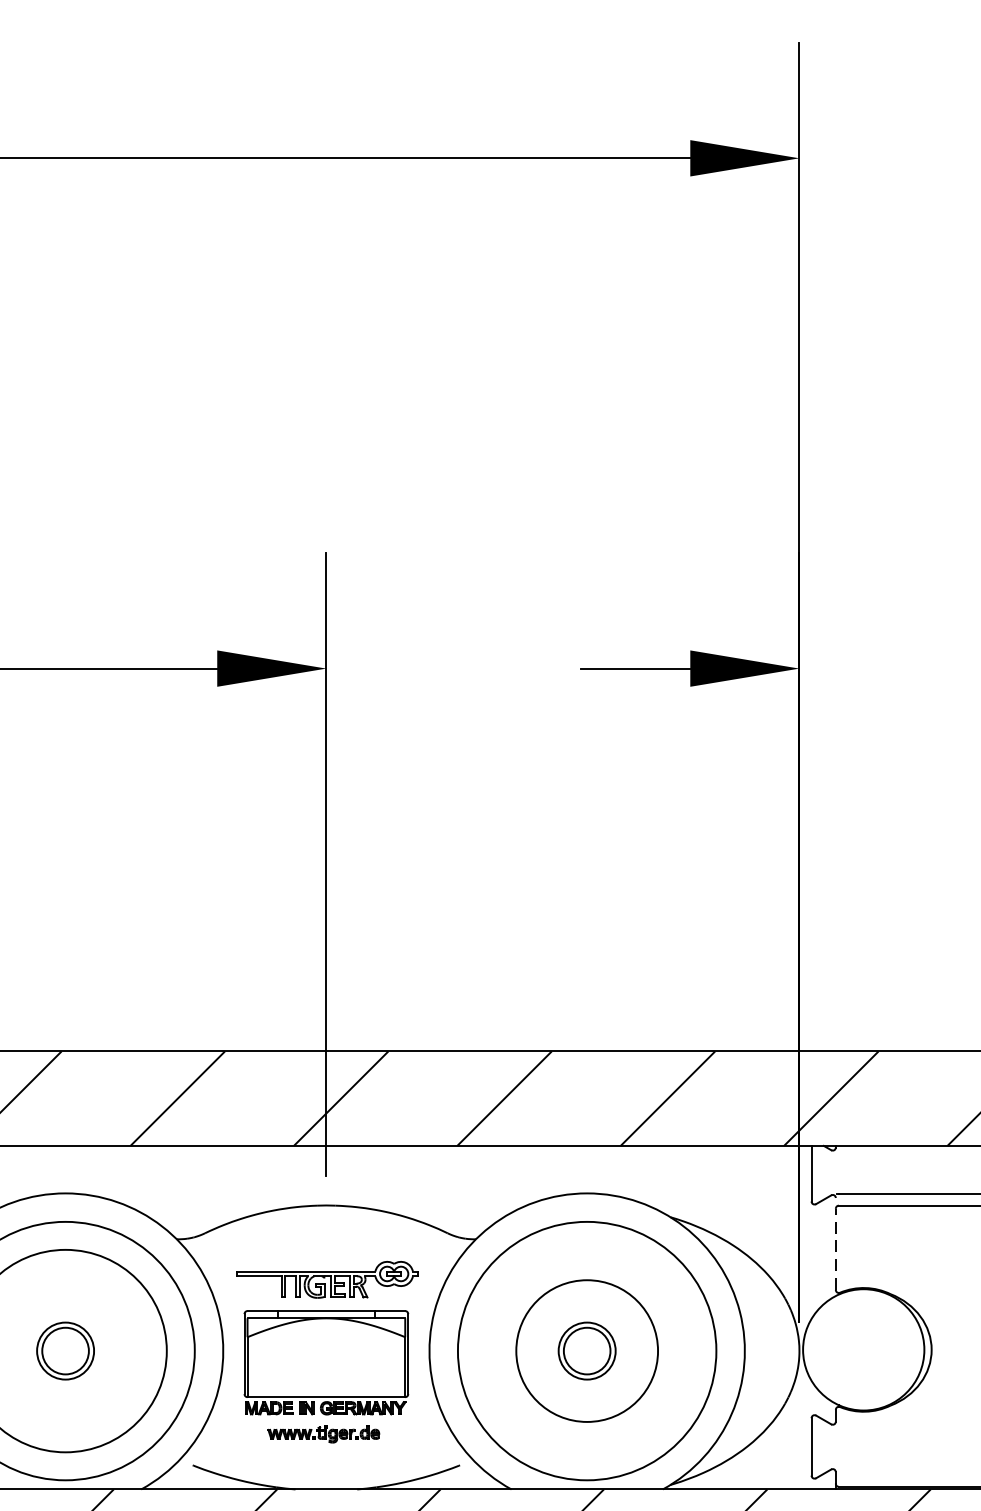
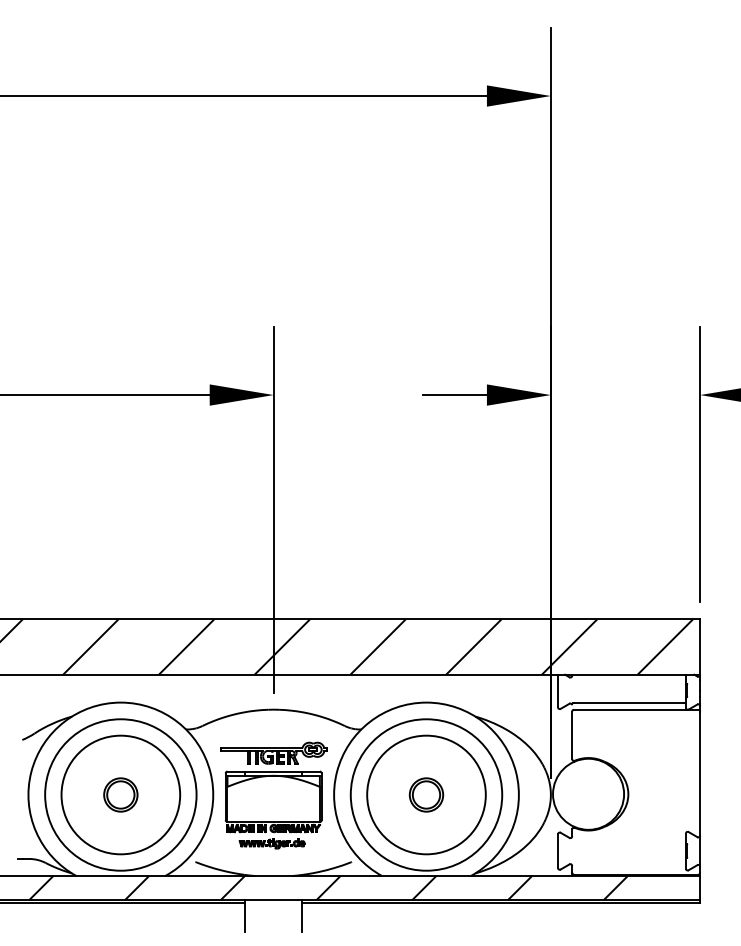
line: (836, 1249) -> (572, 735), dashed -> solid
circle: (587, 1350) -> (426, 794), size x1.43

